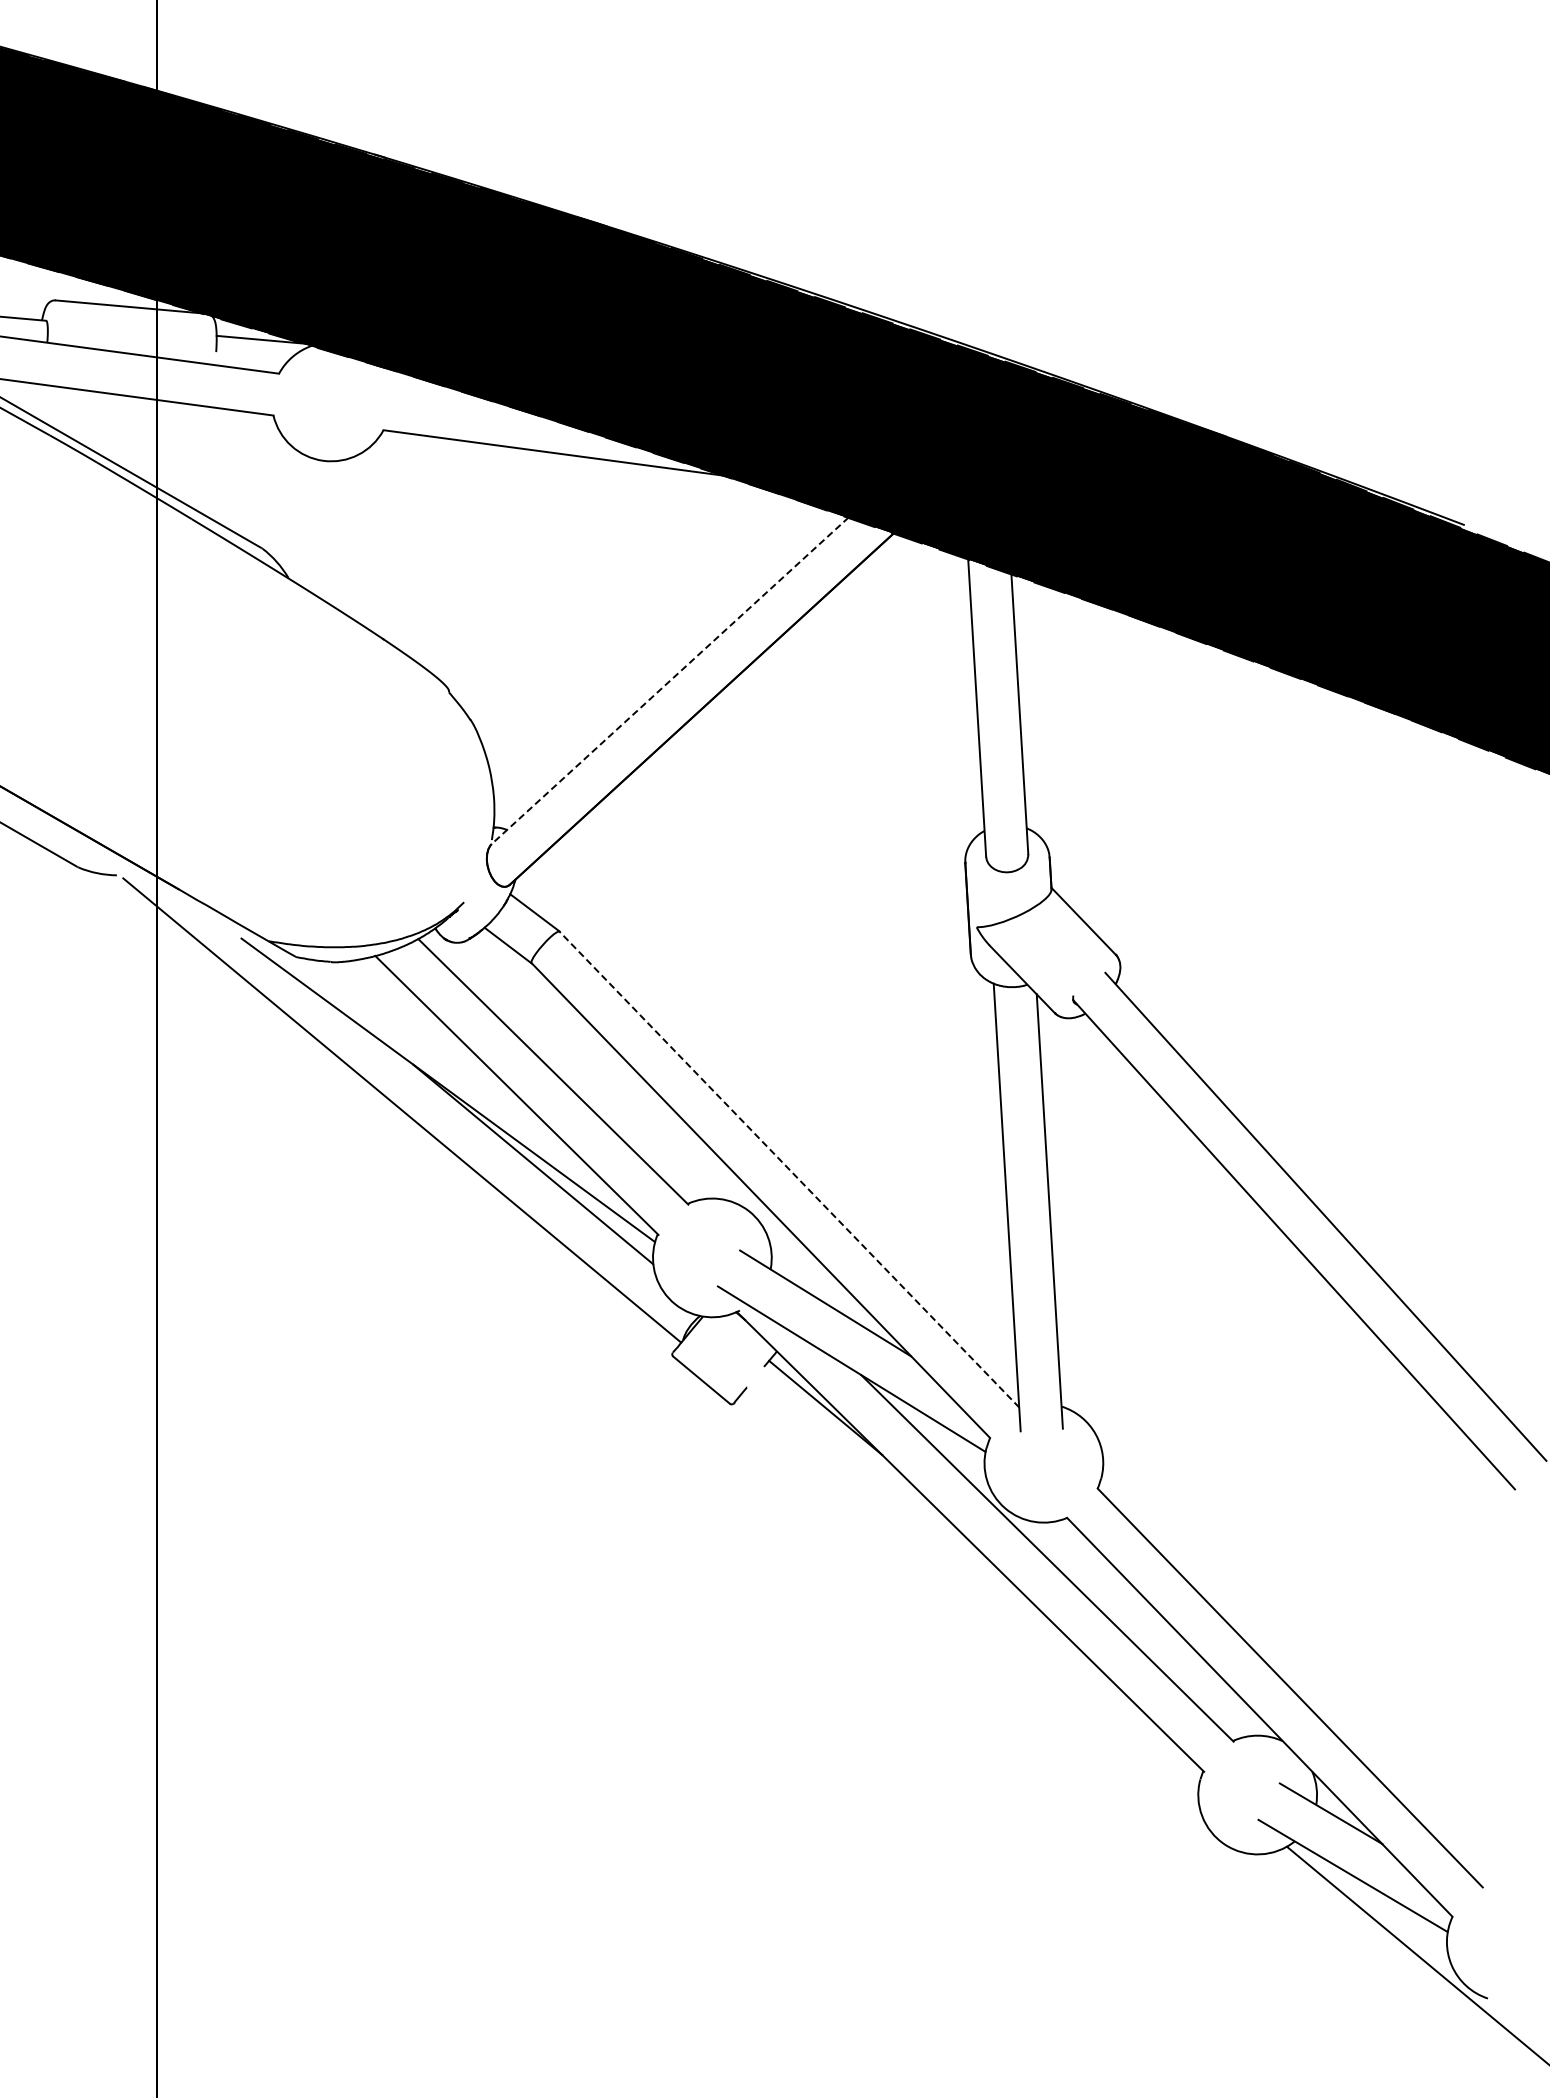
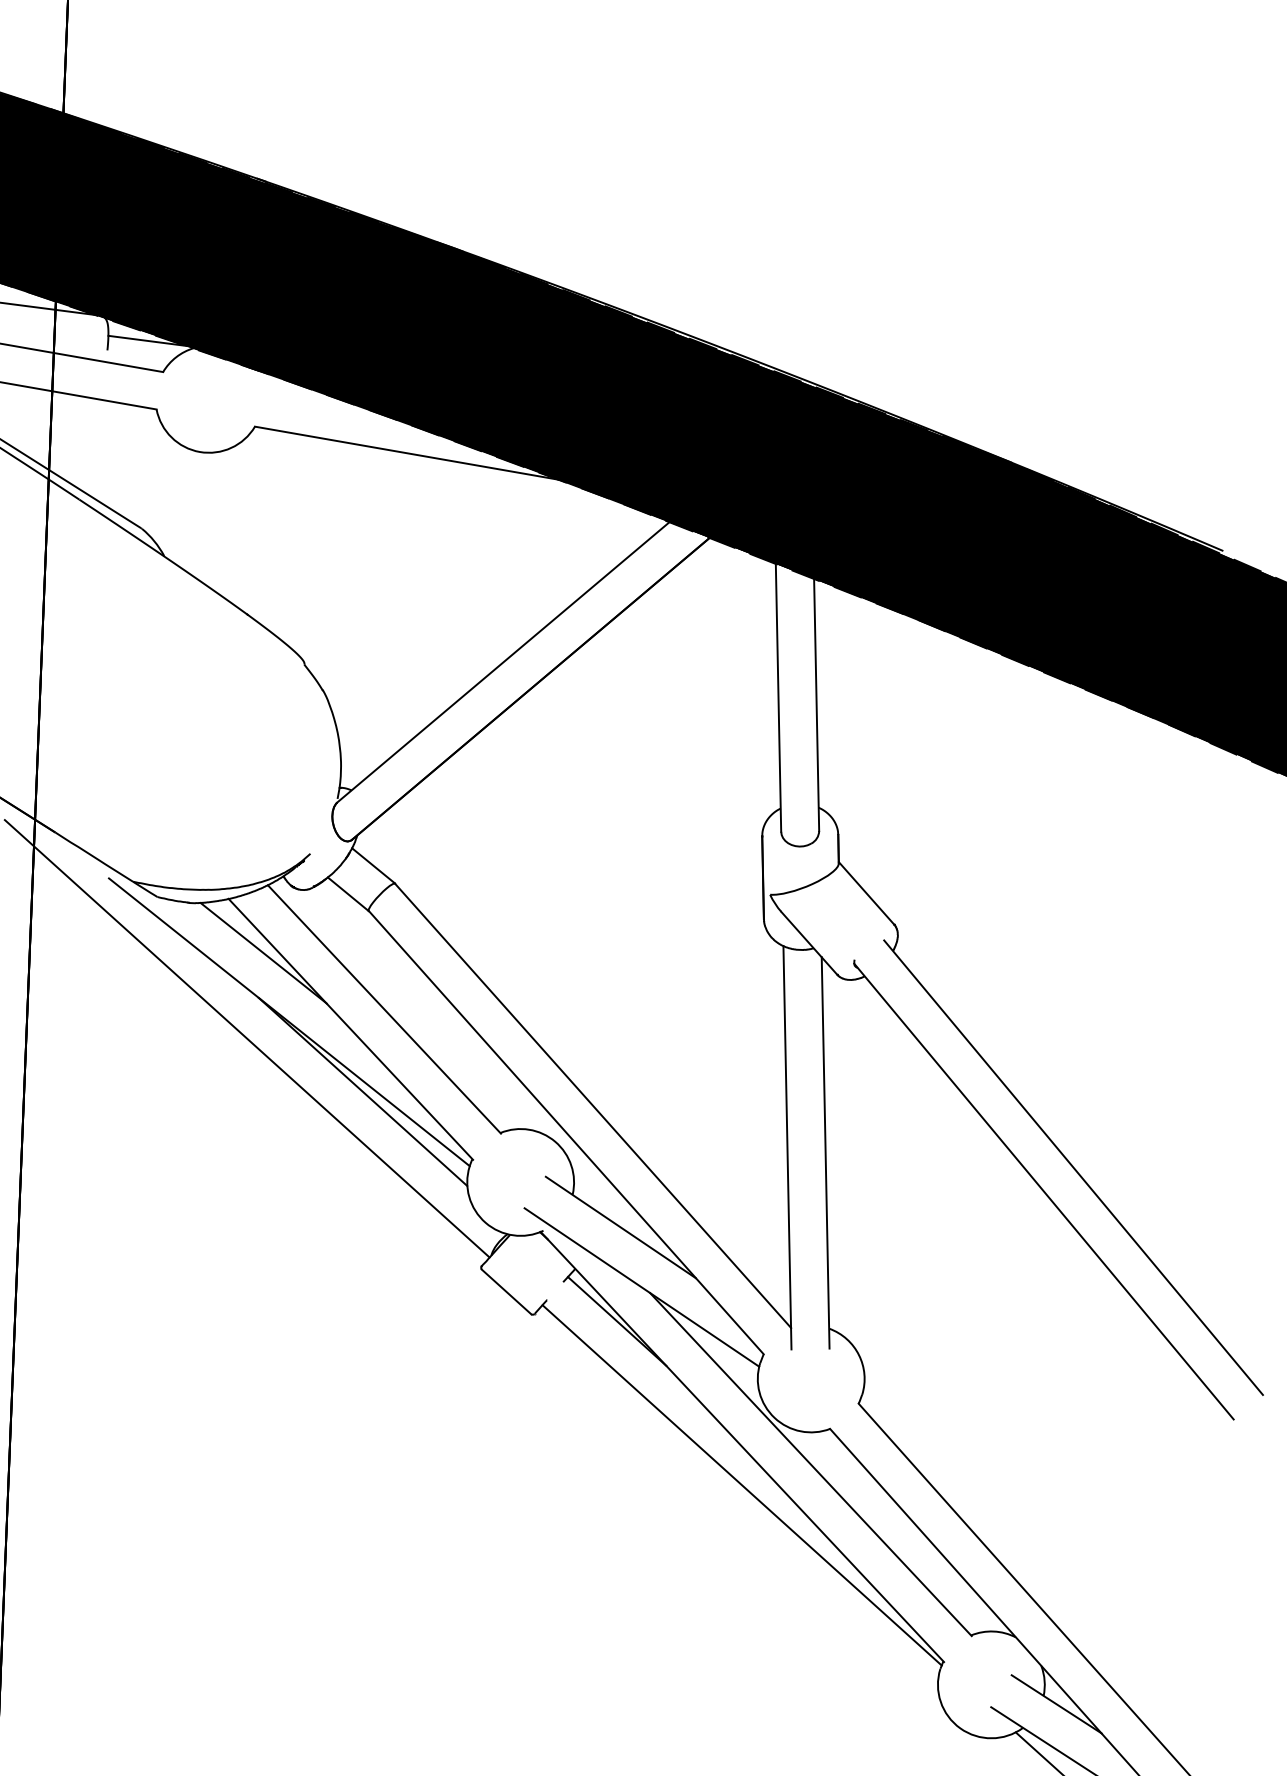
line: (670, 680) -> (503, 661), dashed -> solid
line: (416, 1014) -> (263, 952), added
line: (789, 1169) -> (593, 1105), dashed -> solid
line: (971, 1584) -> (741, 1485), added

